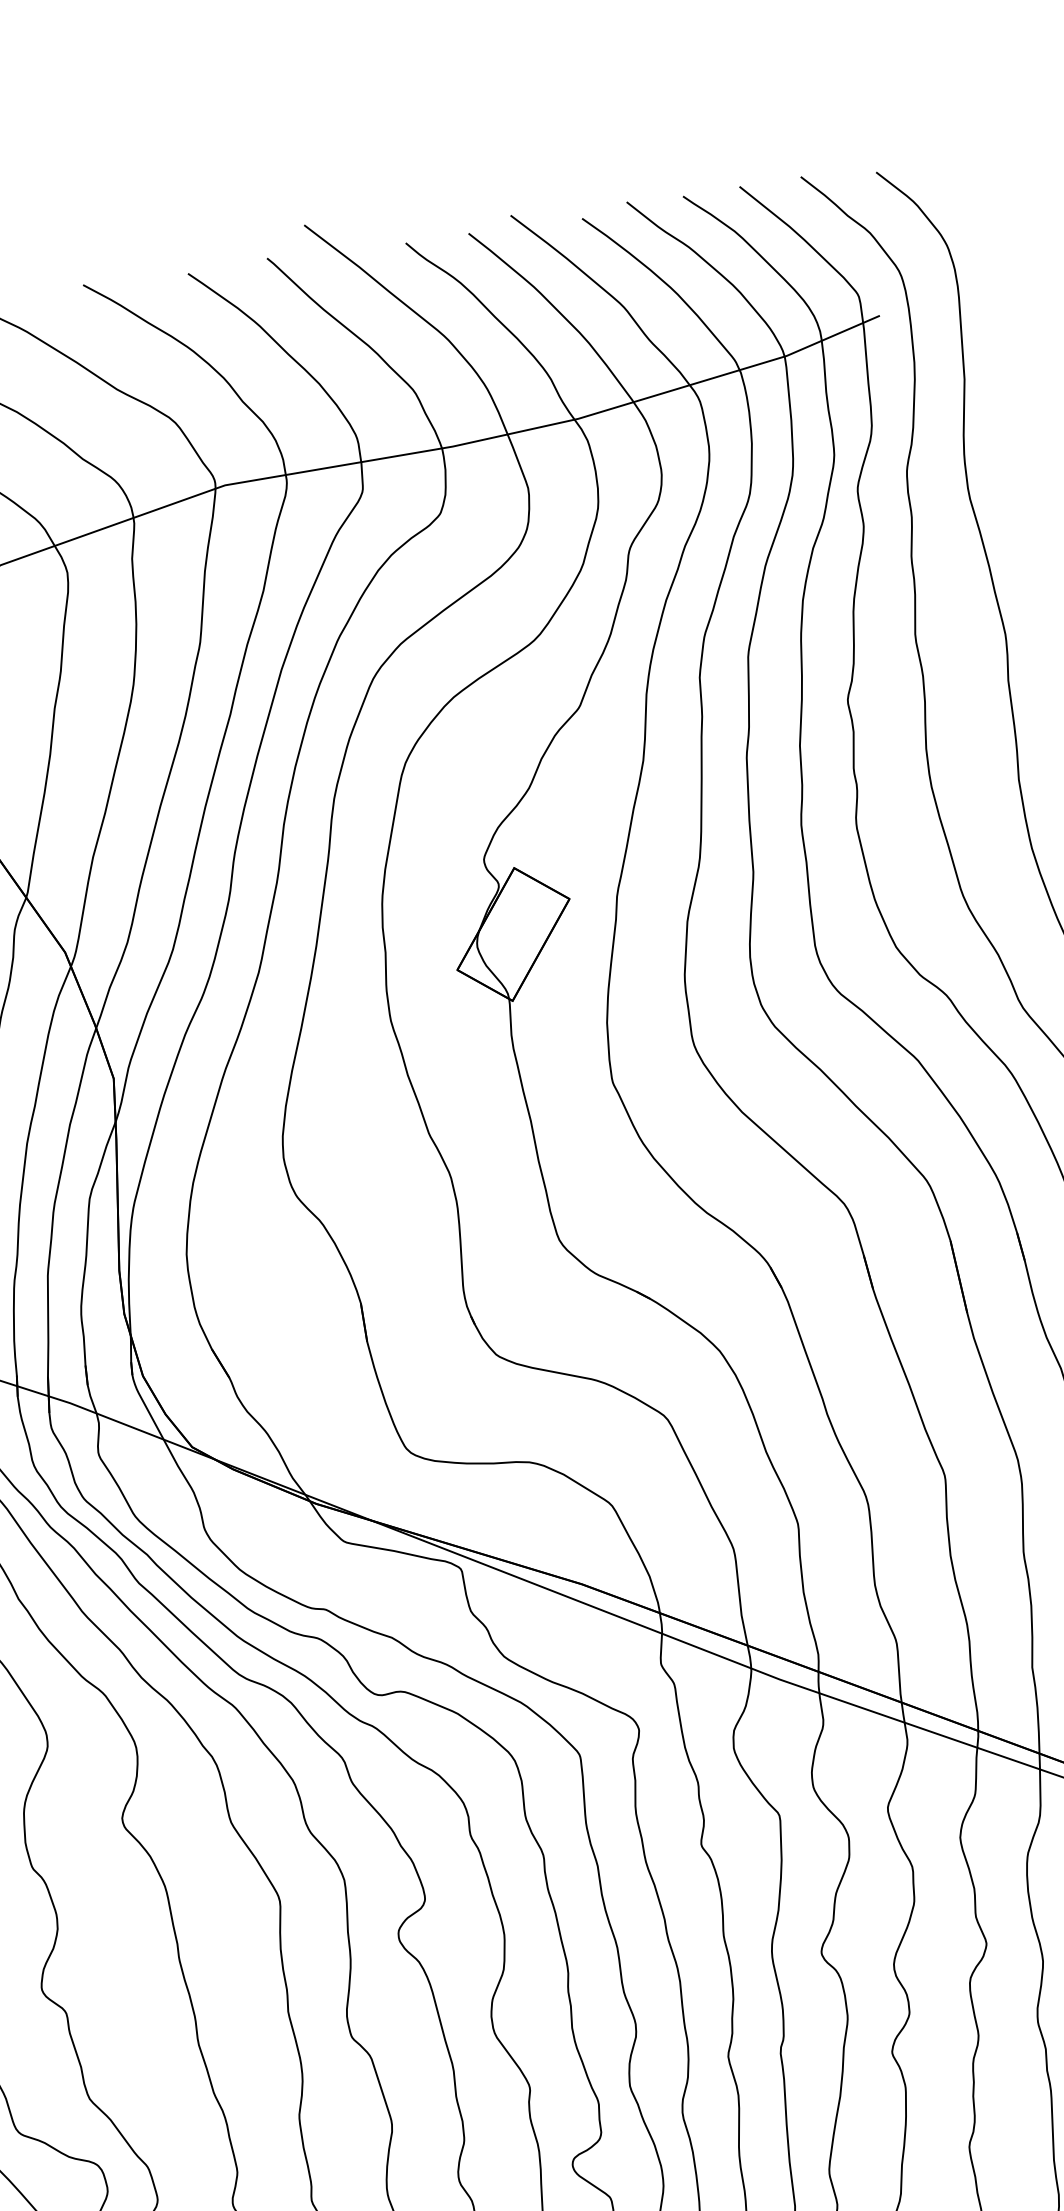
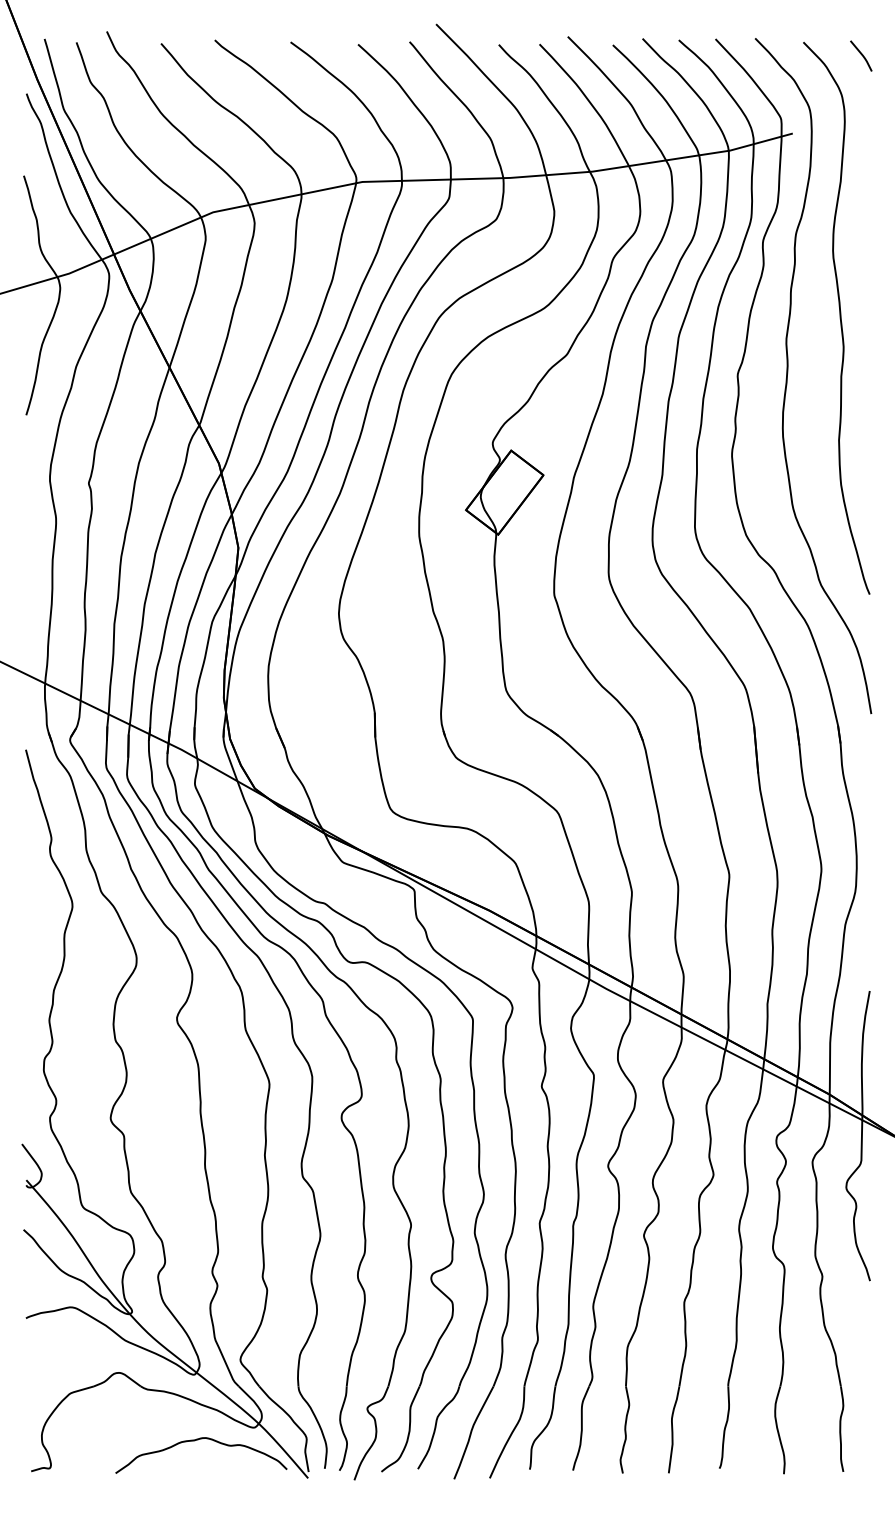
line: (968, 179) -> (861, 55), added

